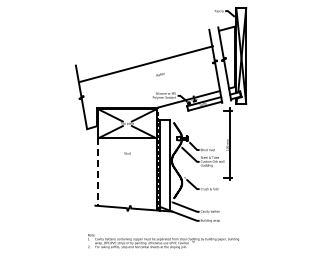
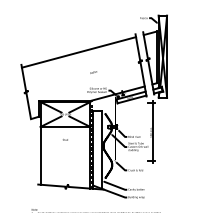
line: (145, 64) -> (78, 52), moved
line: (98, 172) -> (40, 156), dashed -> solid

